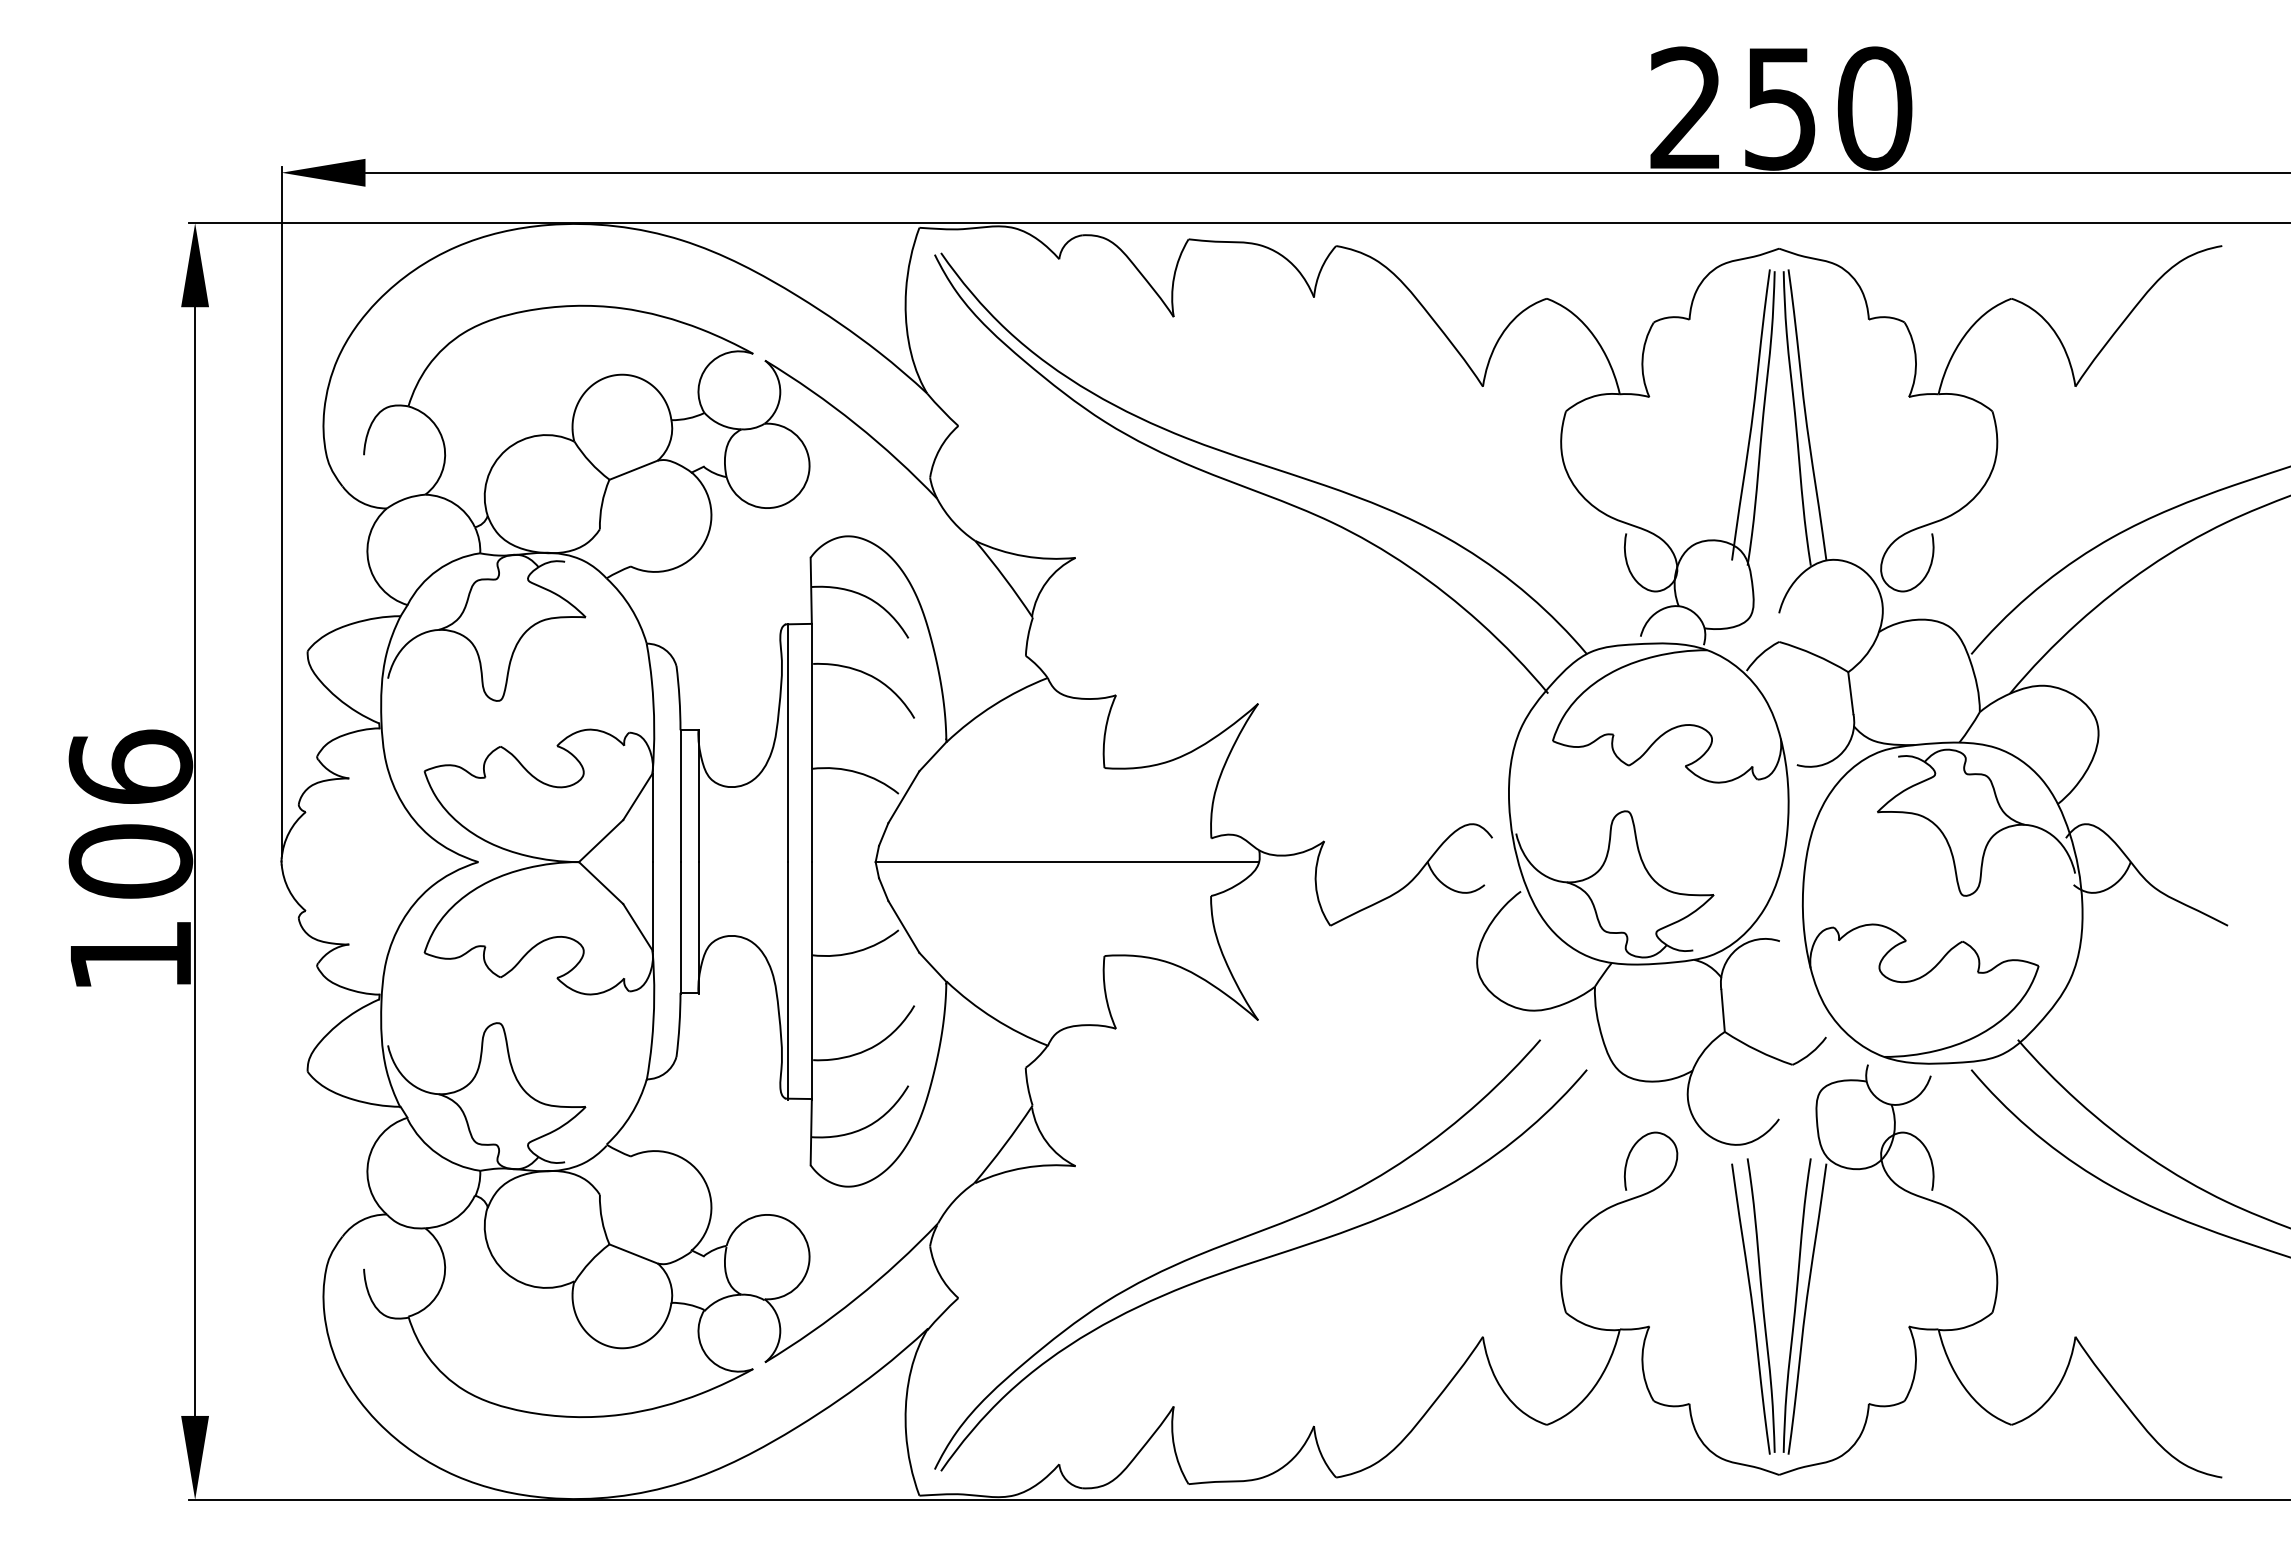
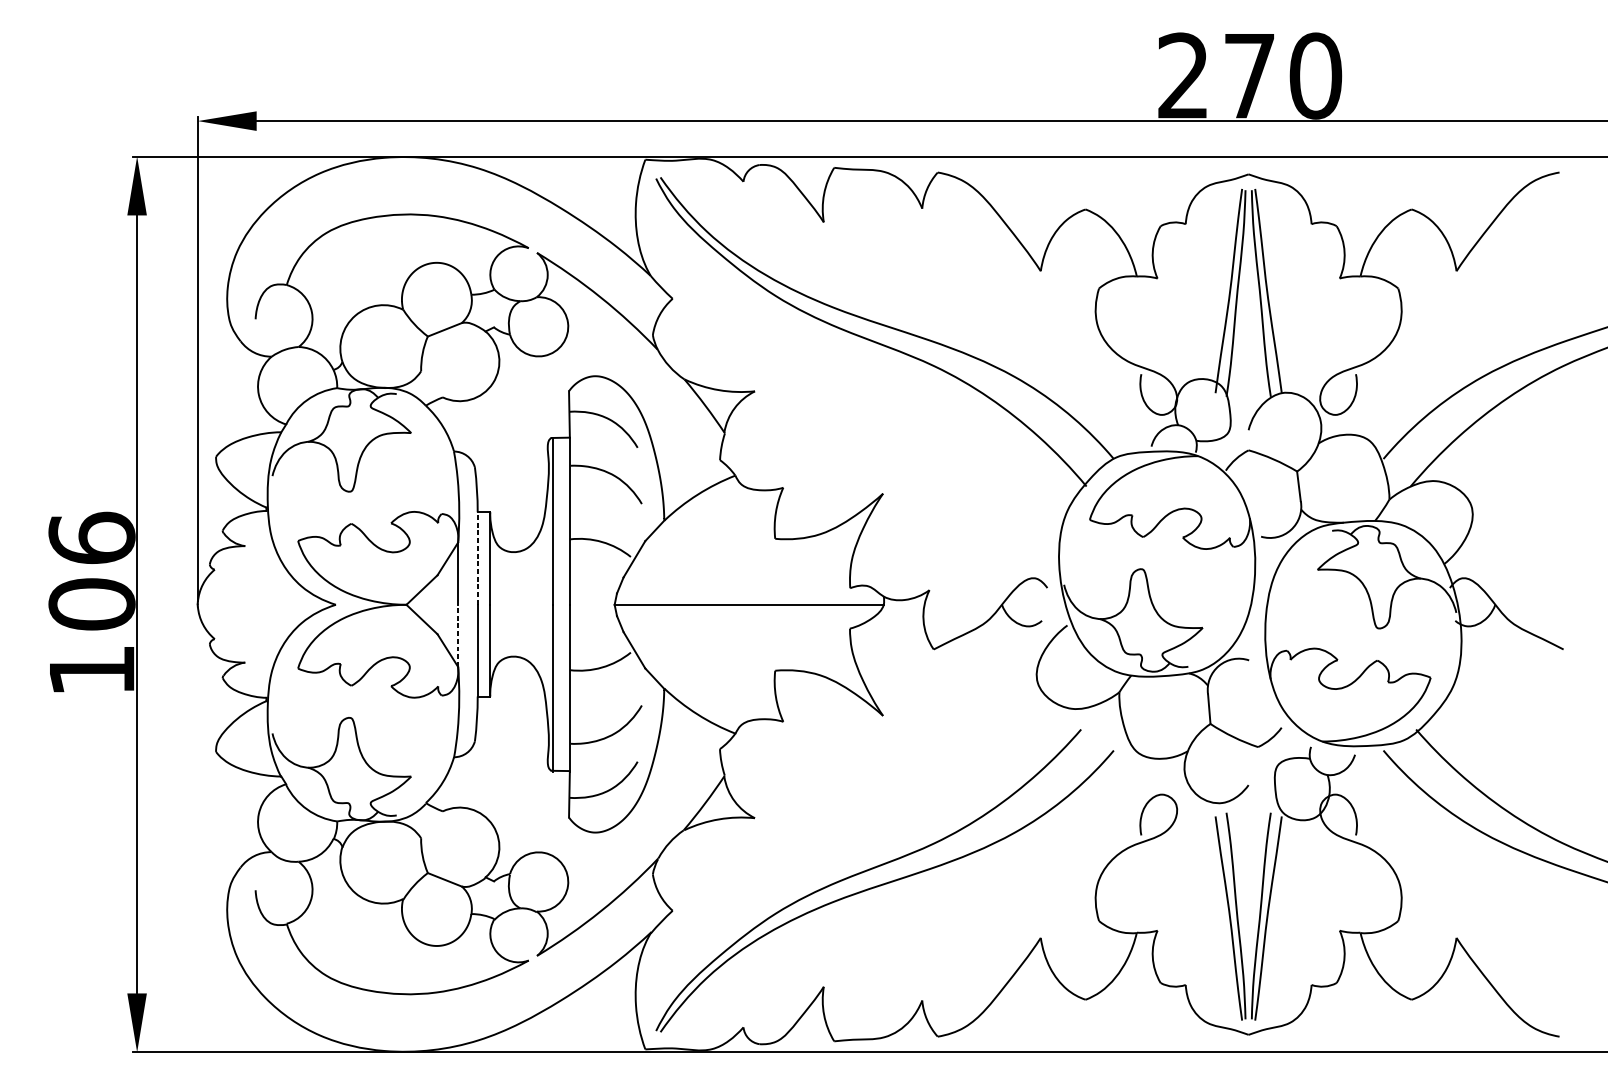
text: (1780, 109) -> (1249, 76), 250 -> 270
line: (680, 796) -> (477, 558), solid -> dashed
line: (652, 905) -> (458, 635), solid -> dashed

